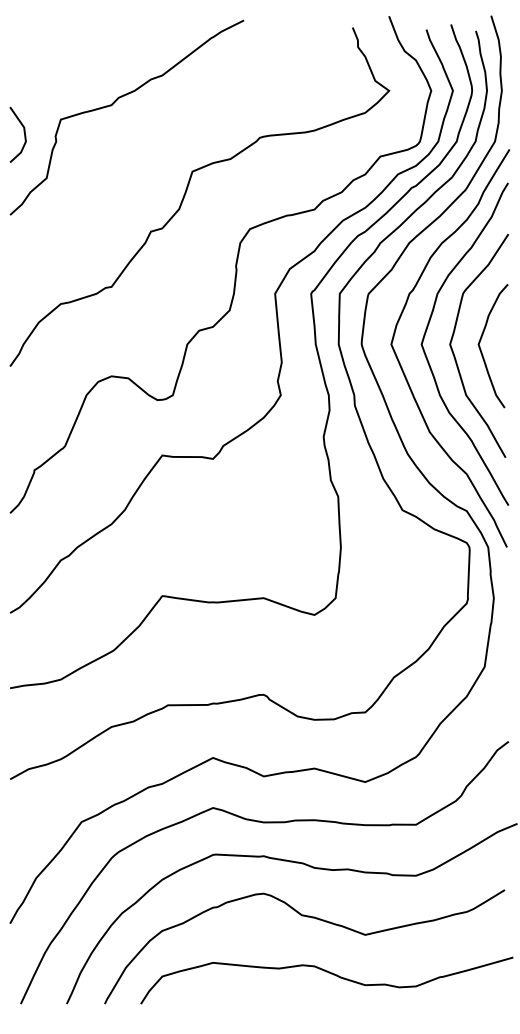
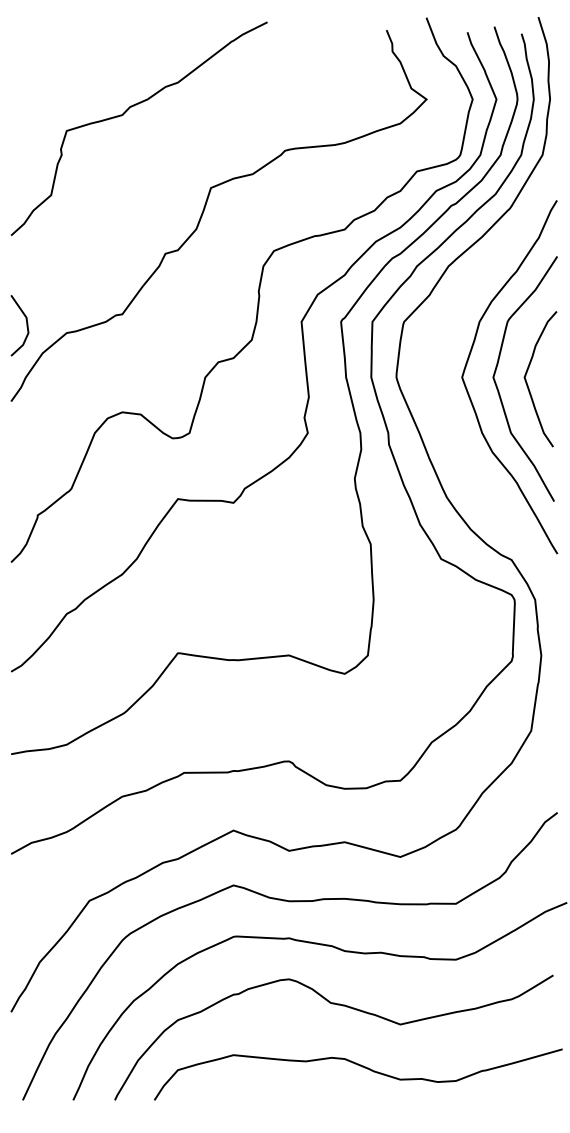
line: (24, 134) -> (26, 325), moved
curve: (402, 368) -> (441, 403), removed

